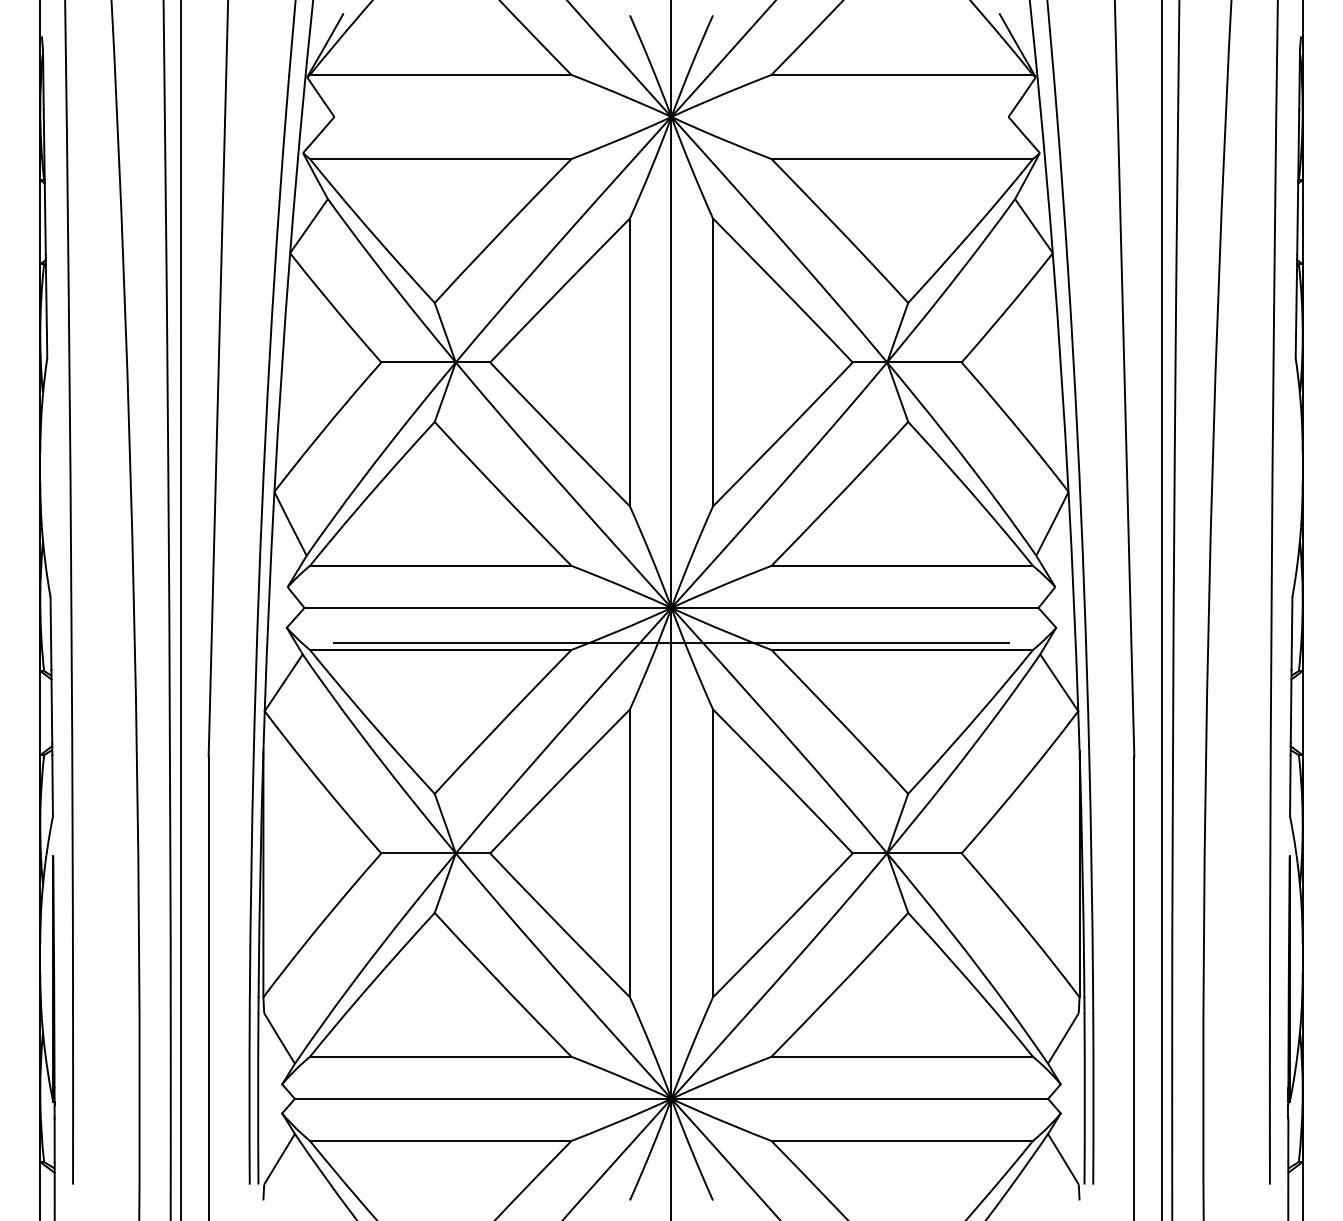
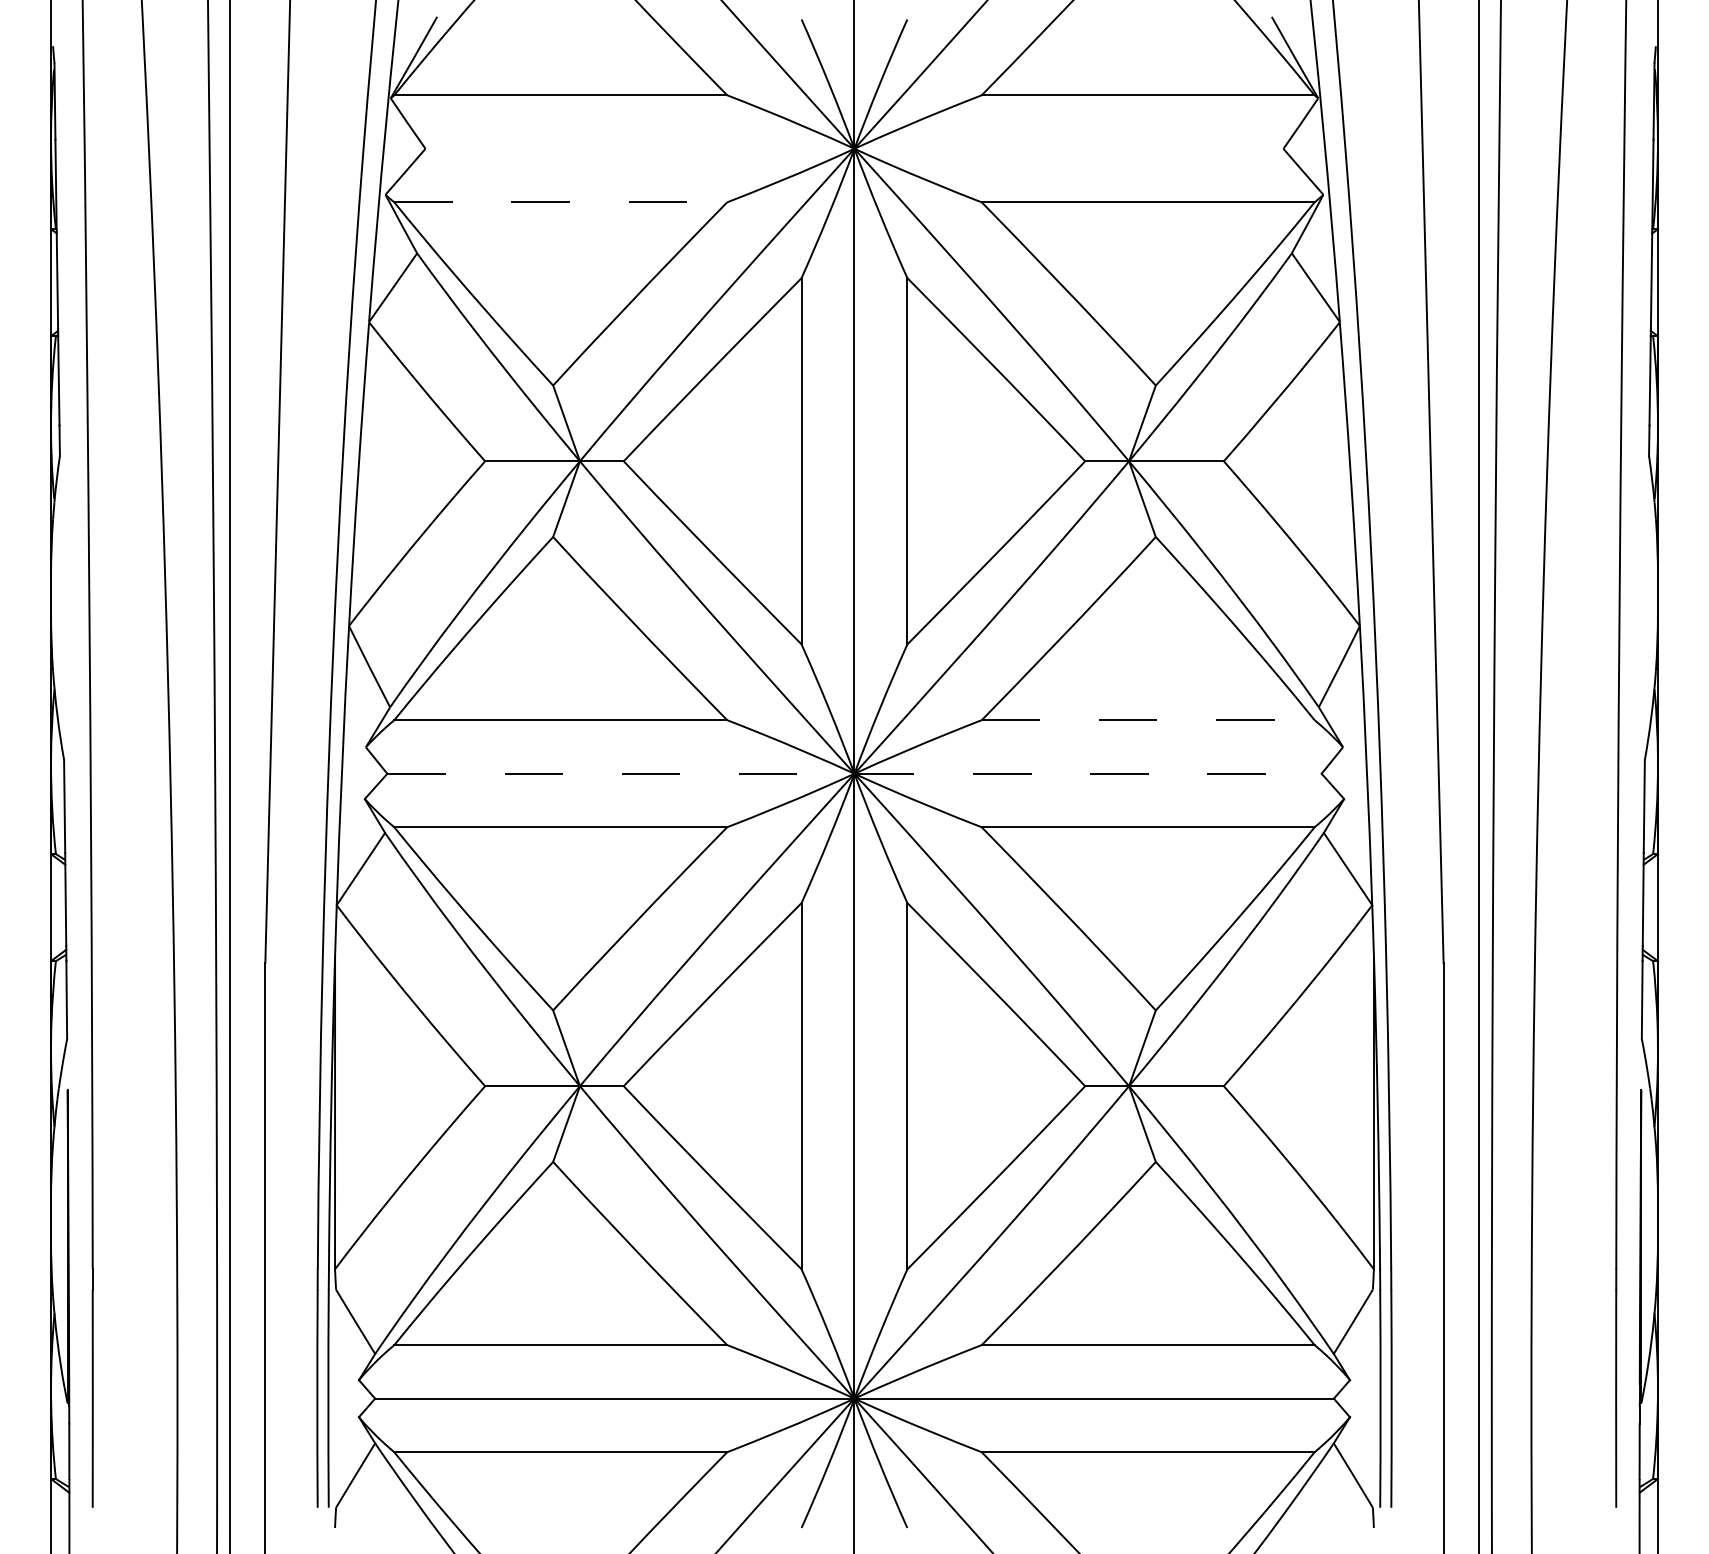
line: (440, 159) -> (560, 202), solid -> dashed
line: (902, 565) -> (1148, 719), solid -> dashed
line: (671, 607) -> (854, 773), solid -> dashed
line: (671, 643) -> (854, 819), removed

